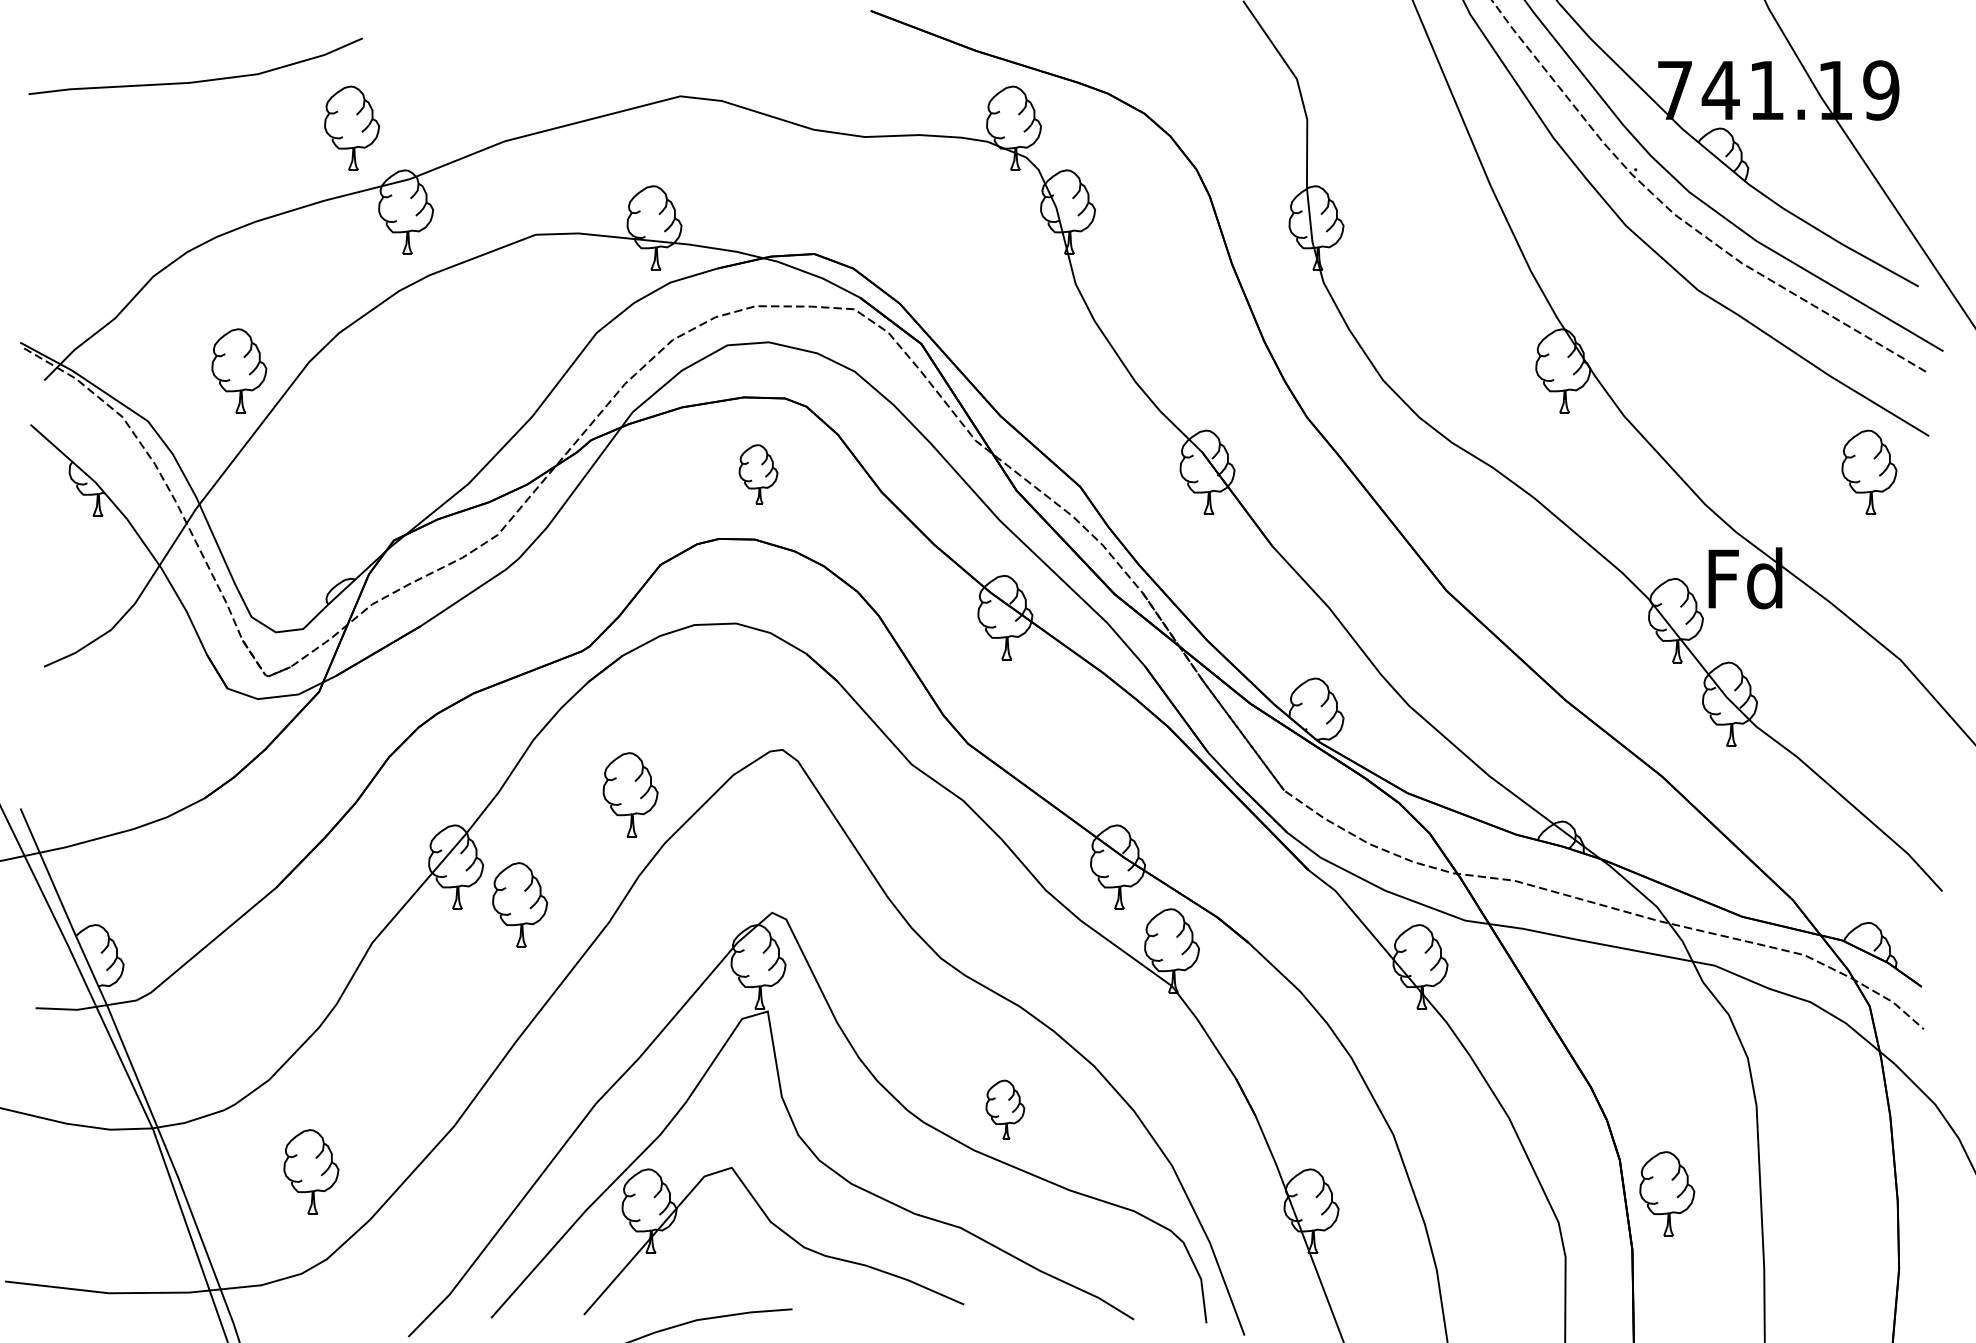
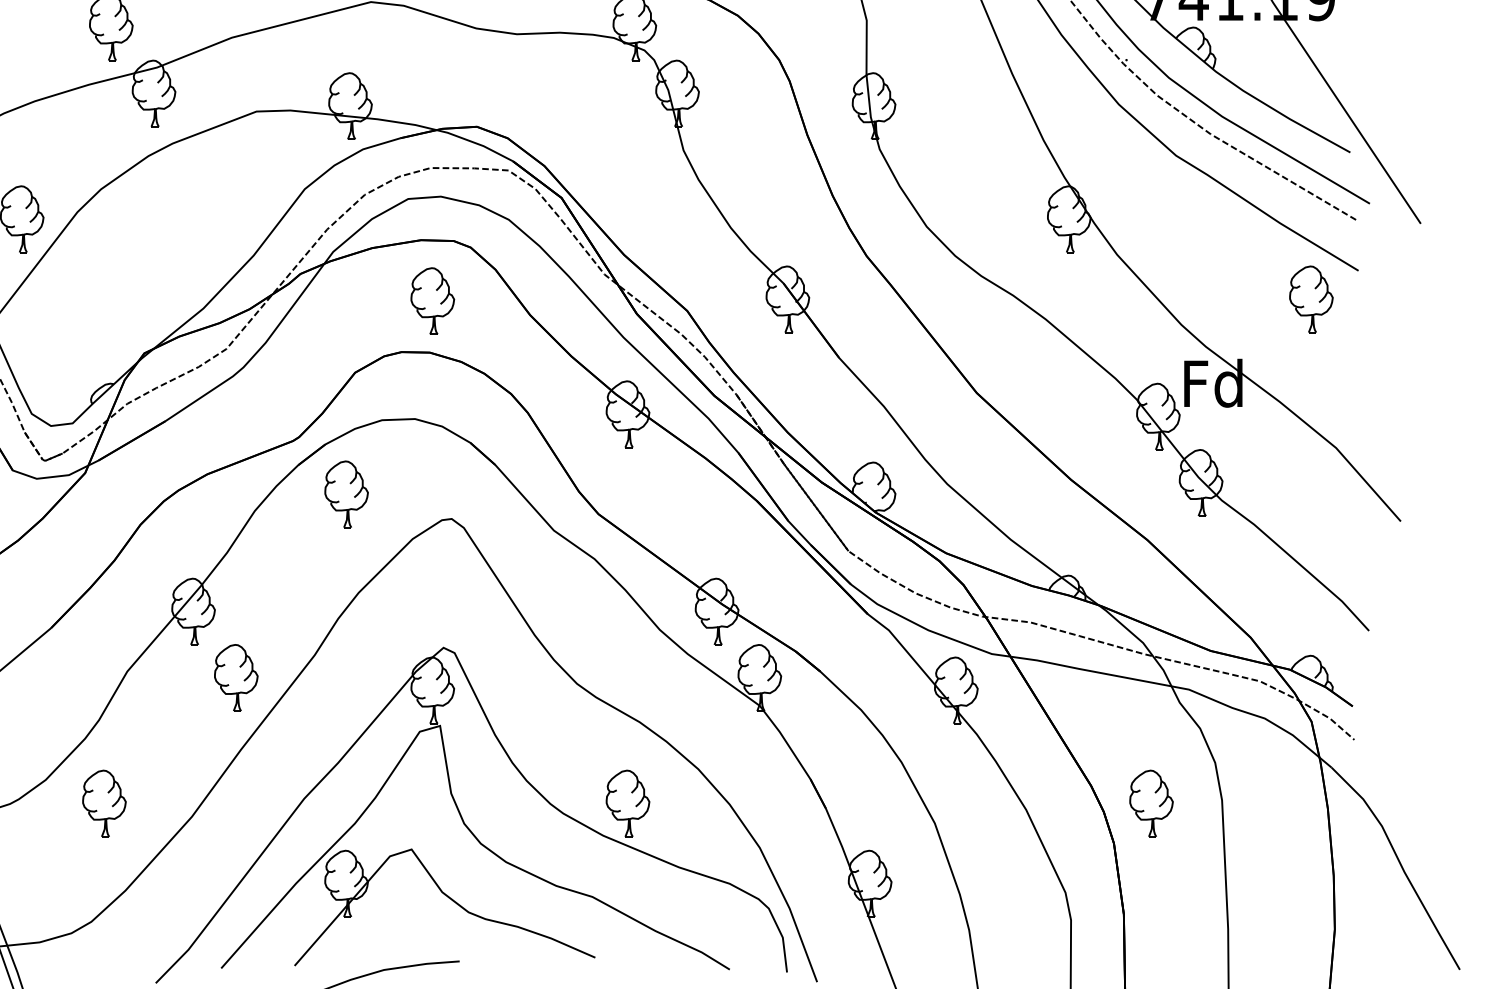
part: (758, 473) -> (432, 300), size x1.43
part: (630, 794) -> (346, 494), moved
part: (520, 904) -> (236, 677), moved
part: (1005, 1109) -> (628, 803), size x1.43
part: (311, 1171) -> (104, 803), moved
part: (1667, 1193) -> (1151, 803), moved

